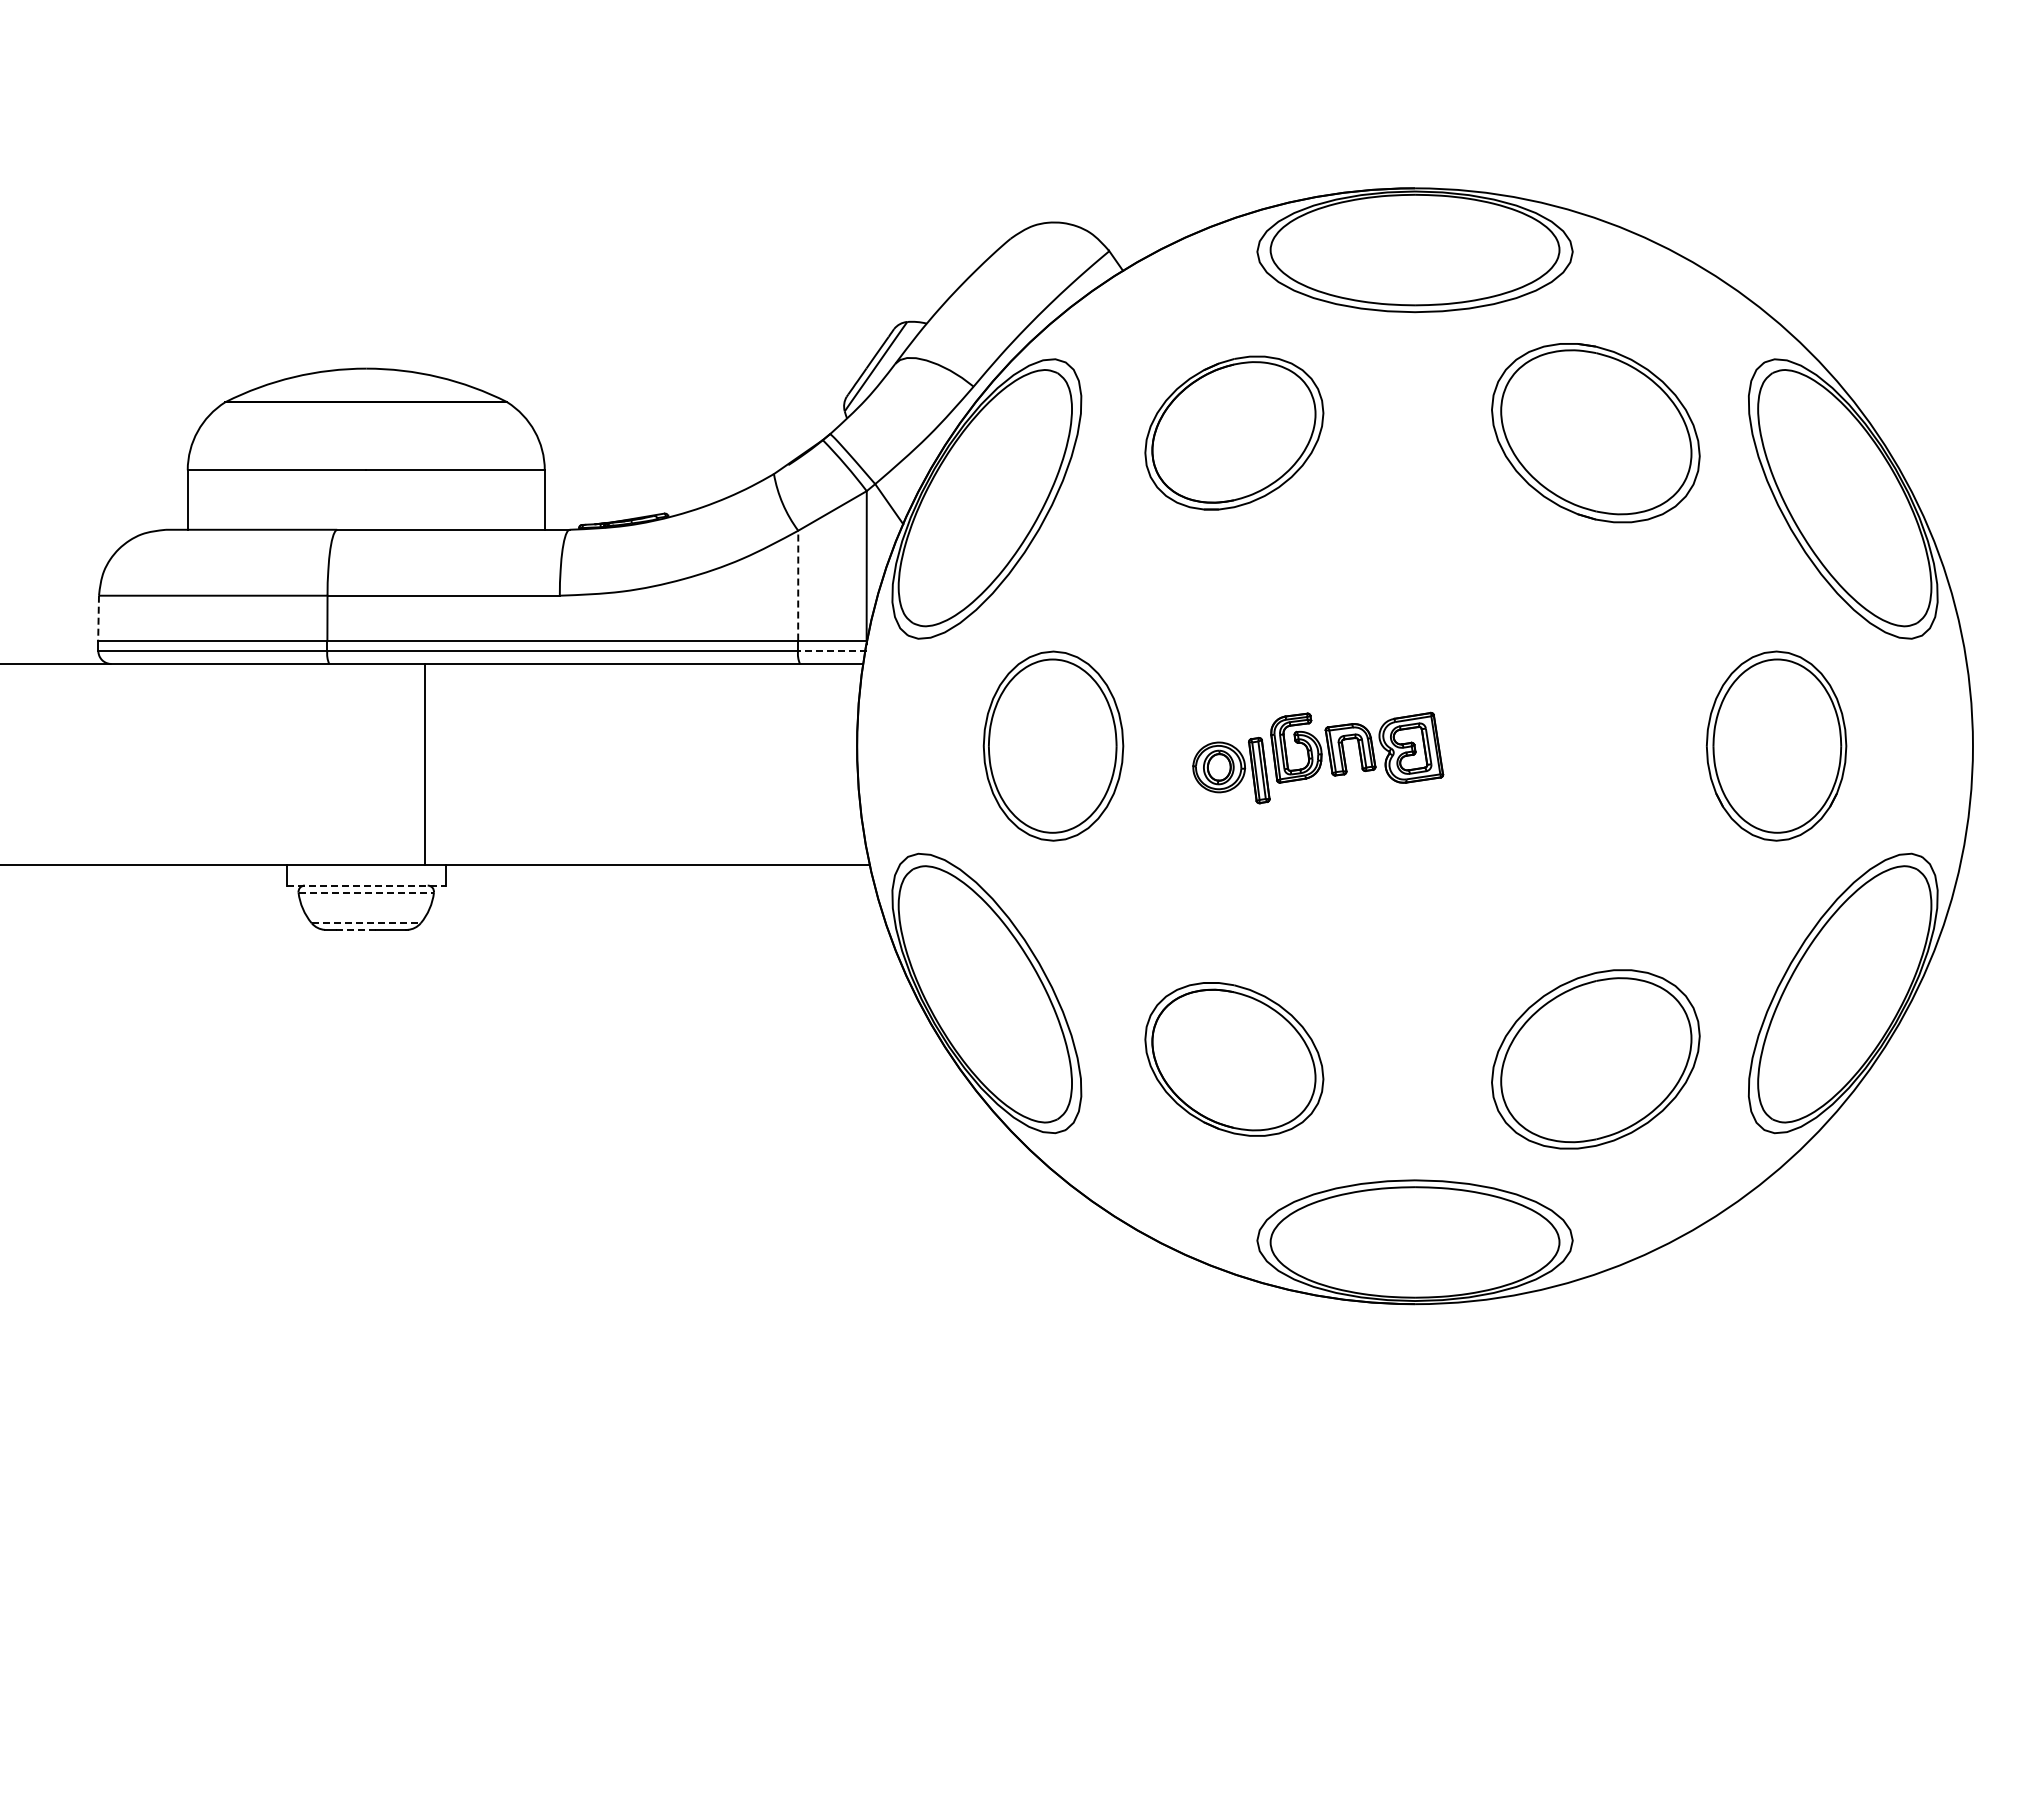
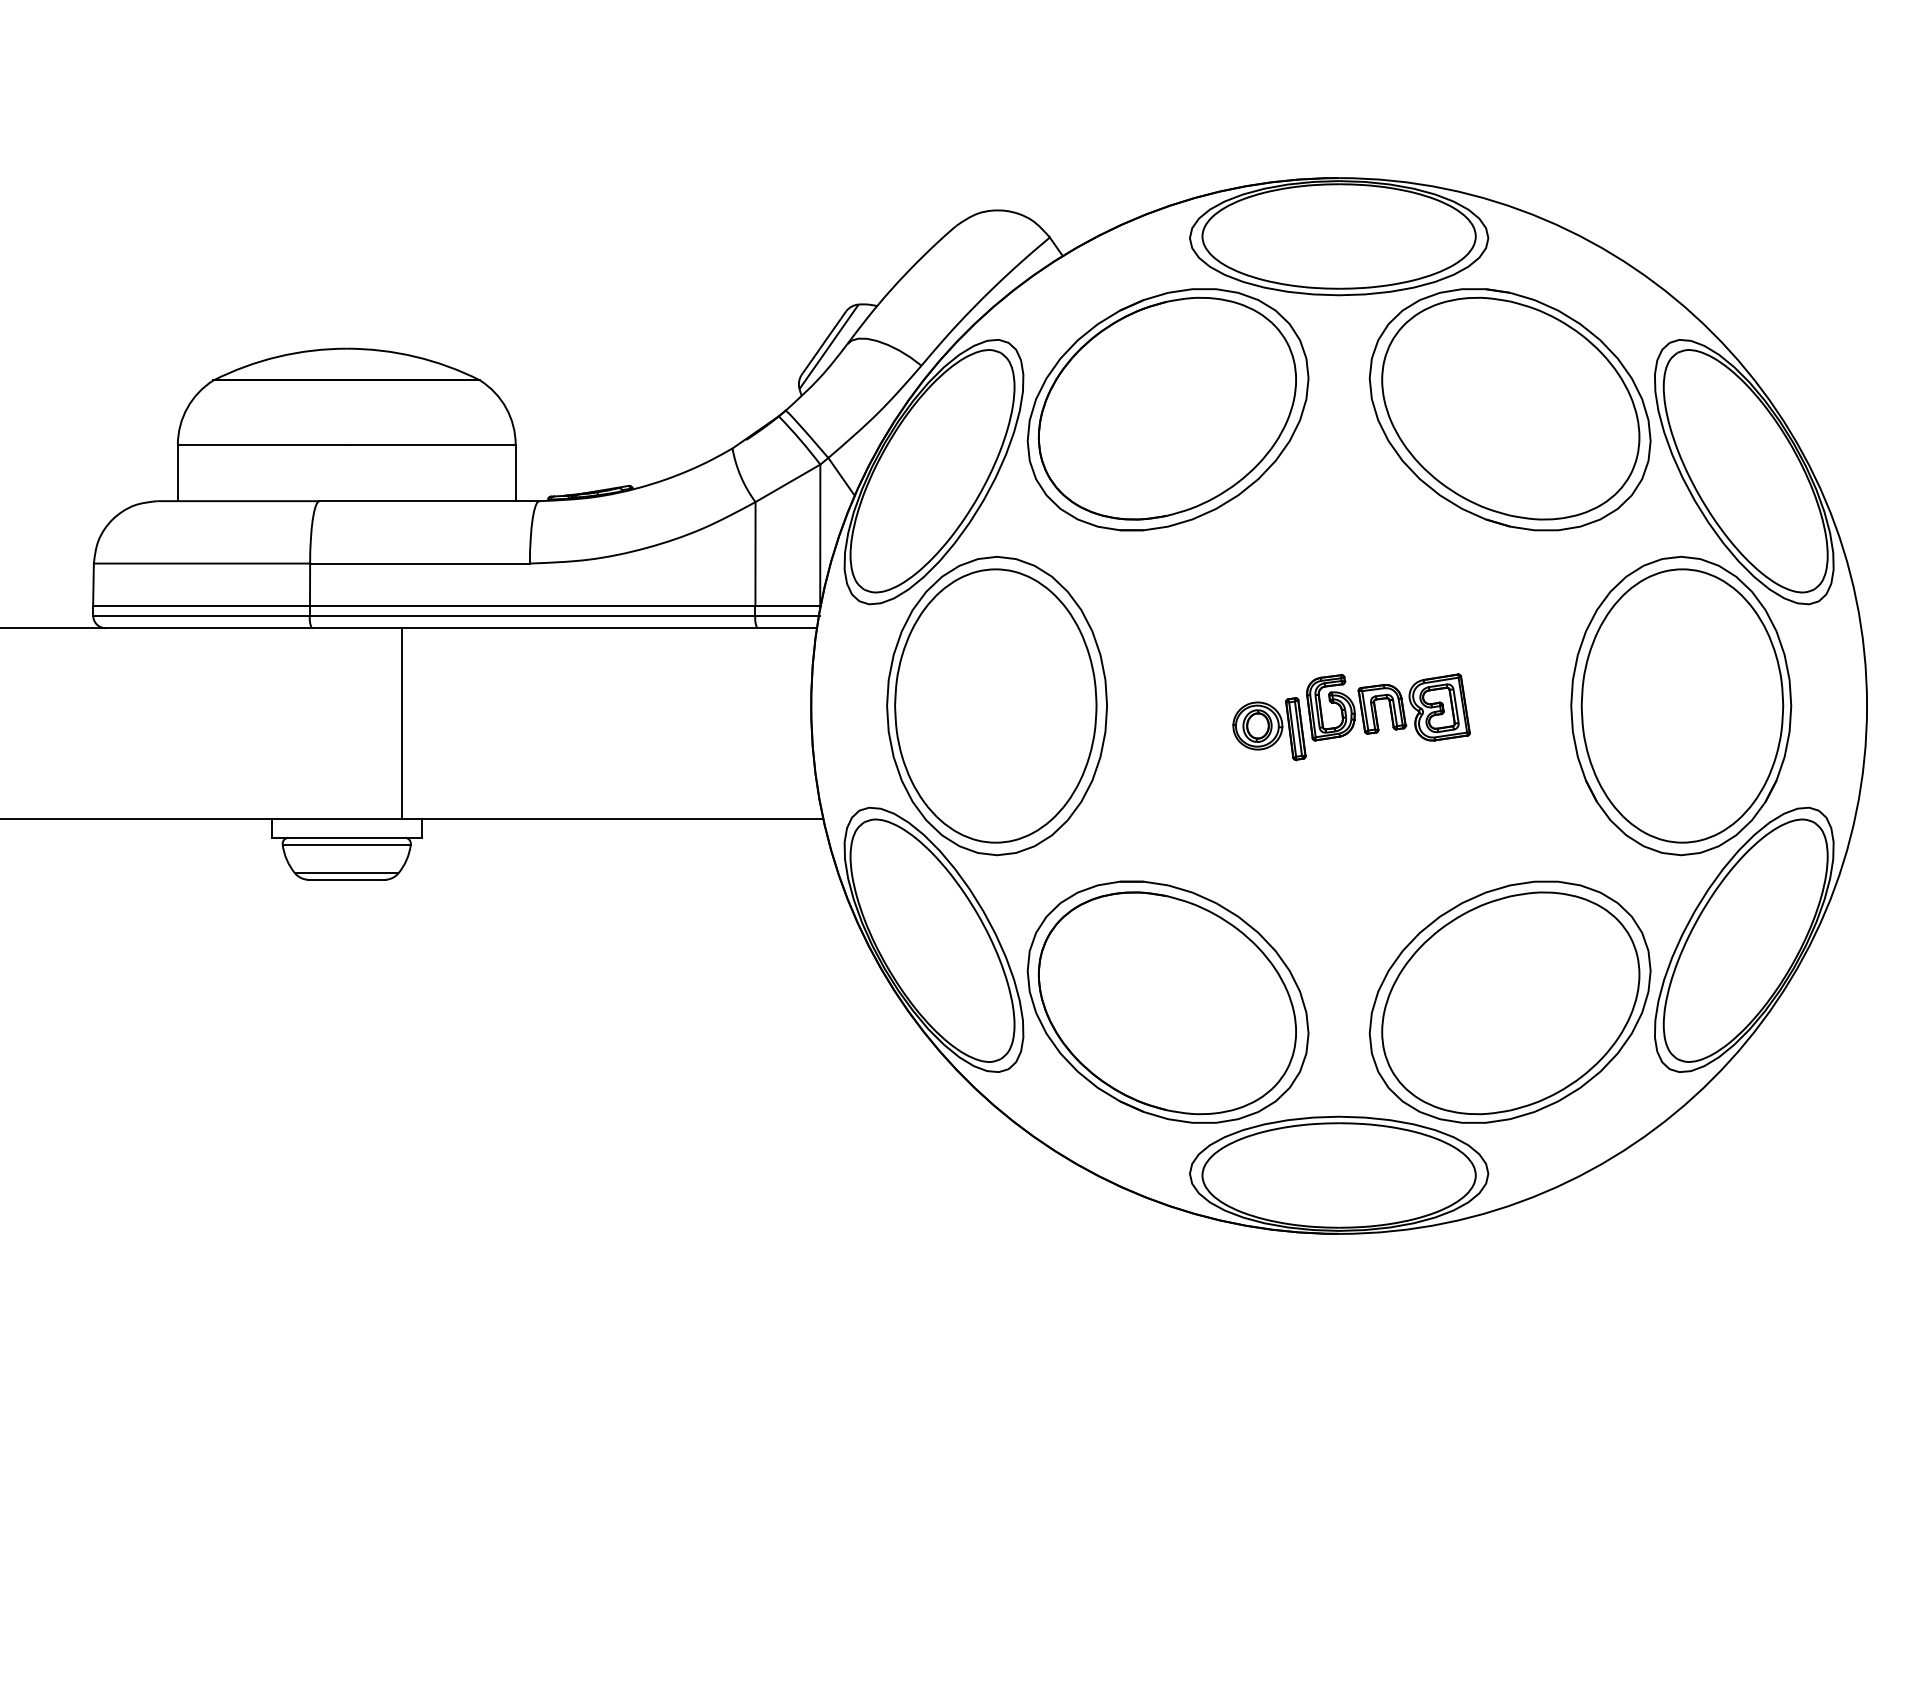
part: (1234, 432) -> (1168, 409), size x1.67
part: (1595, 432) -> (1509, 409), size x1.43
line: (798, 585) -> (755, 553), dashed -> solid
line: (98, 618) -> (93, 585), dashed -> solid
line: (831, 650) -> (786, 615), dashed -> solid
part: (1053, 745) -> (997, 705), size x1.67
part: (1776, 745) -> (1681, 705), size x1.67
part: (1318, 757) -> (1351, 716), moved
line: (366, 885) -> (346, 837), dashed -> solid
line: (366, 892) -> (346, 844), dashed -> solid
line: (366, 923) -> (346, 873), dashed -> solid
line: (356, 929) -> (337, 879), dashed -> solid
part: (1234, 1059) -> (1168, 1002), size x1.67
part: (1595, 1059) -> (1509, 1002), size x1.43

